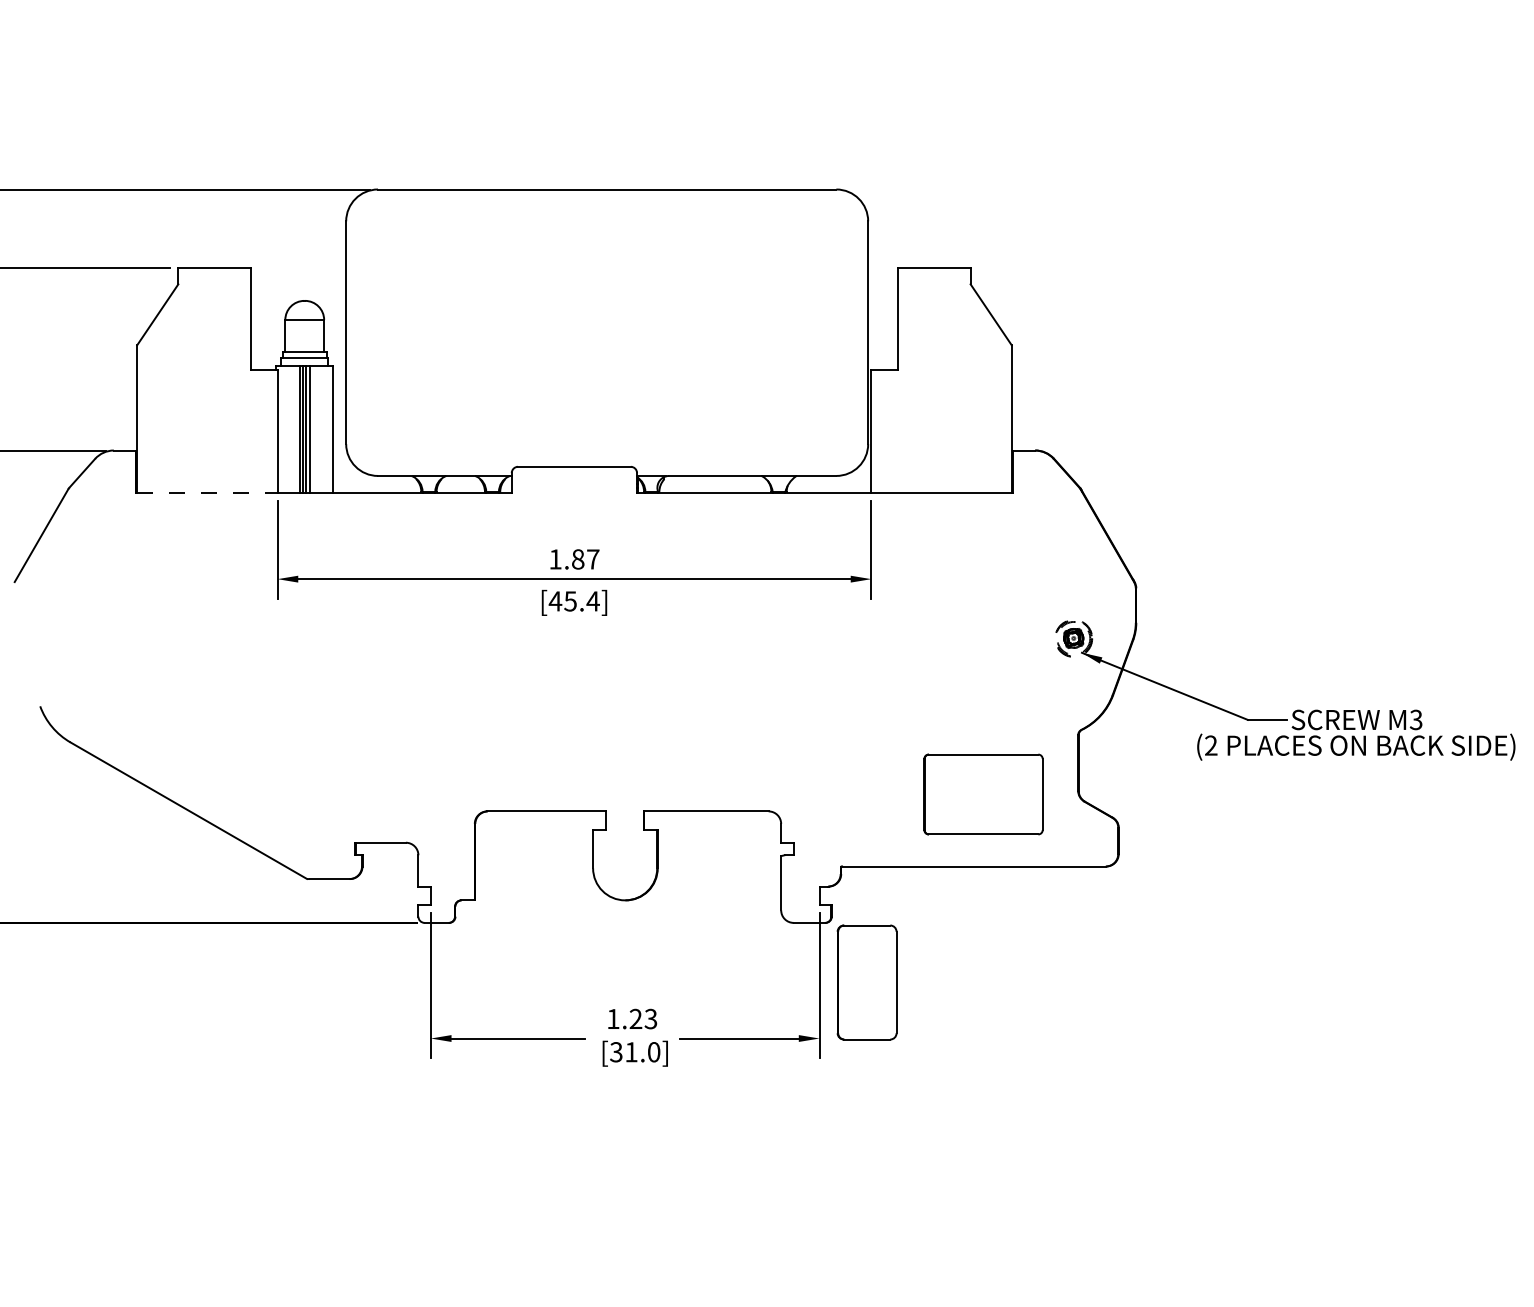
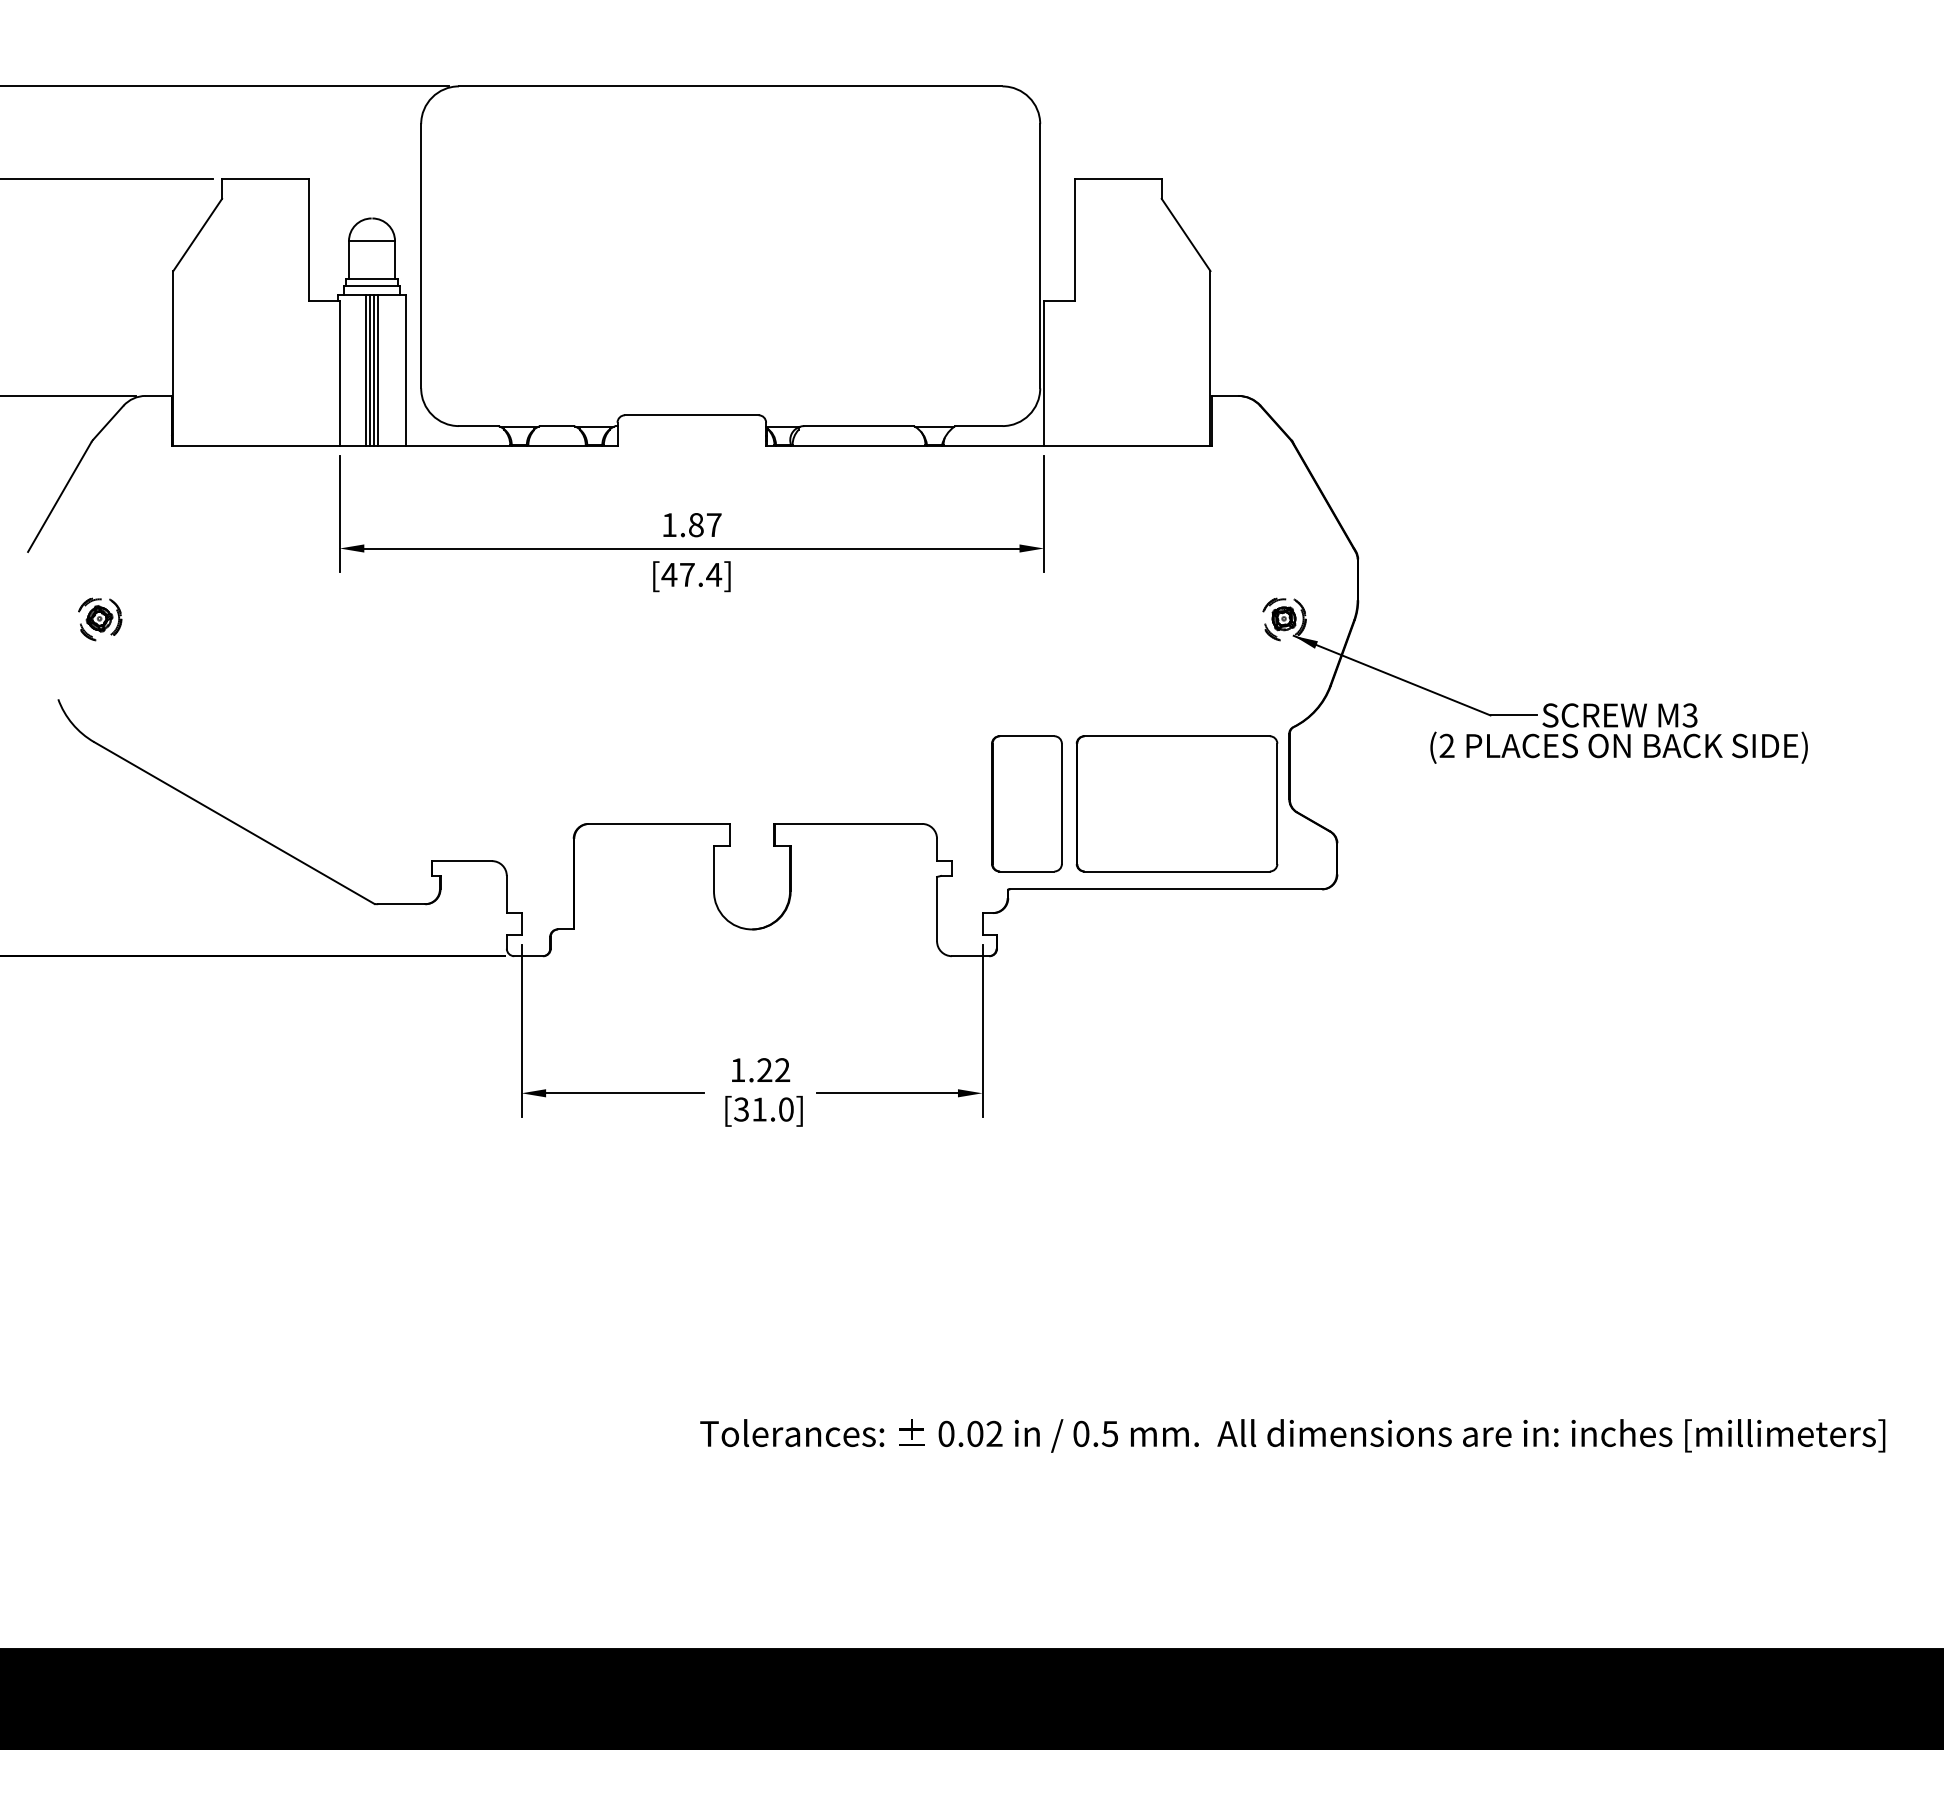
line: (208, 493) -> (257, 446), dashed -> solid
text: (569, 601) -> (686, 575), [45.4] -> [47.4]
part: (75, 639) -> (100, 619), added
part: (983, 794) -> (1176, 803), size x1.43
part: (866, 982) -> (1026, 803), moved
text: (650, 1019) -> (782, 1070), 1.23 -> 1.22

